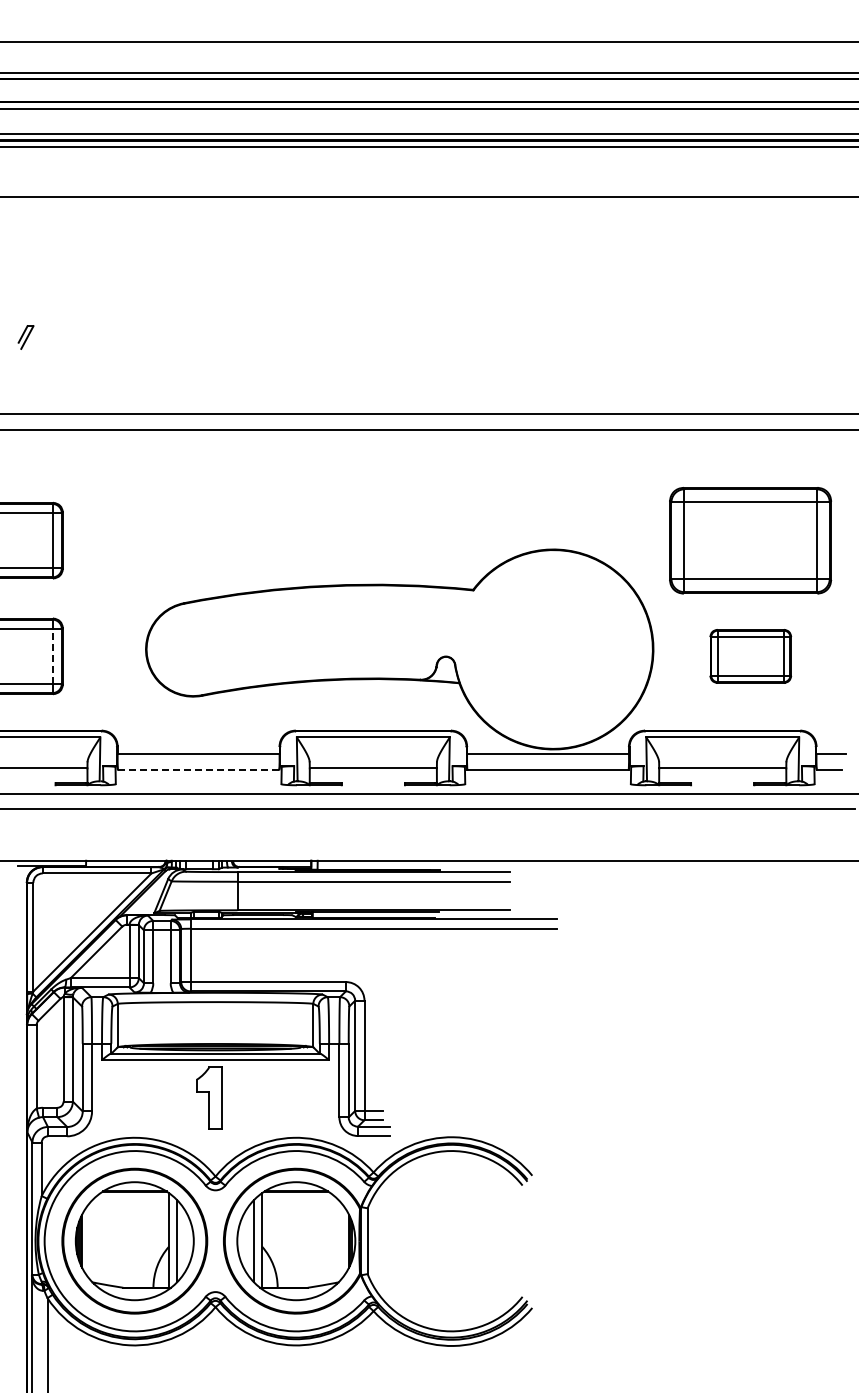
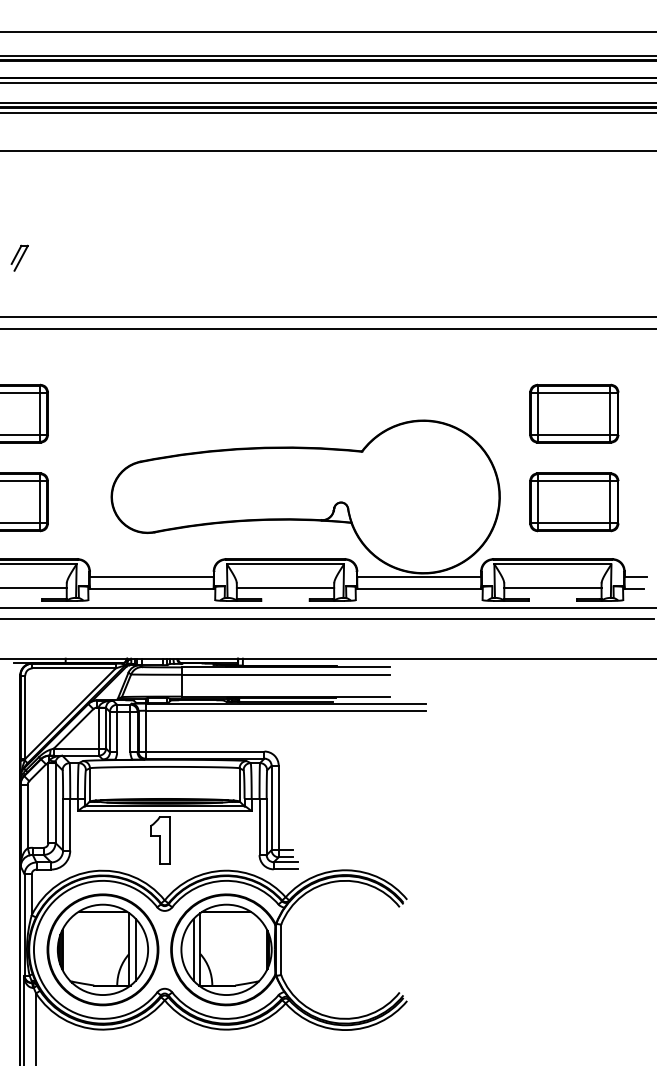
part: (25, 337) -> (19, 258), size x1.43
part: (750, 540) -> (574, 413), size x0.71
line: (52, 655) -> (39, 501), dashed -> solid
part: (750, 656) -> (574, 502), size x1.43
line: (198, 769) -> (151, 588), dashed -> solid

